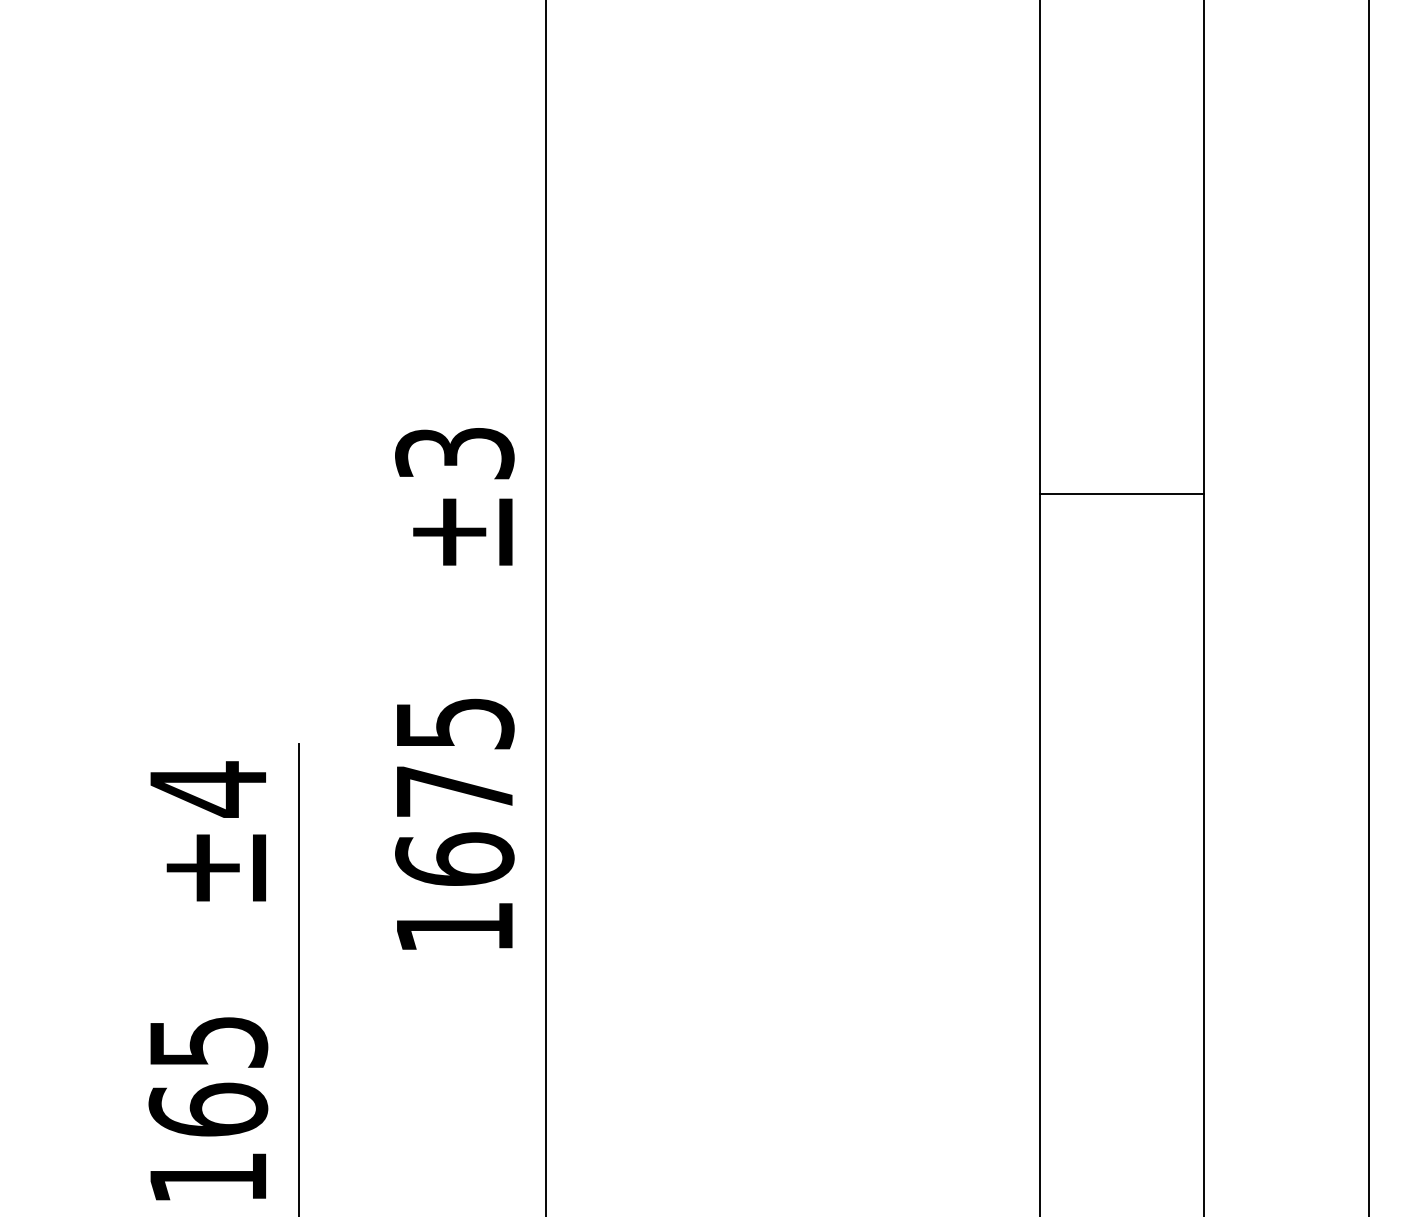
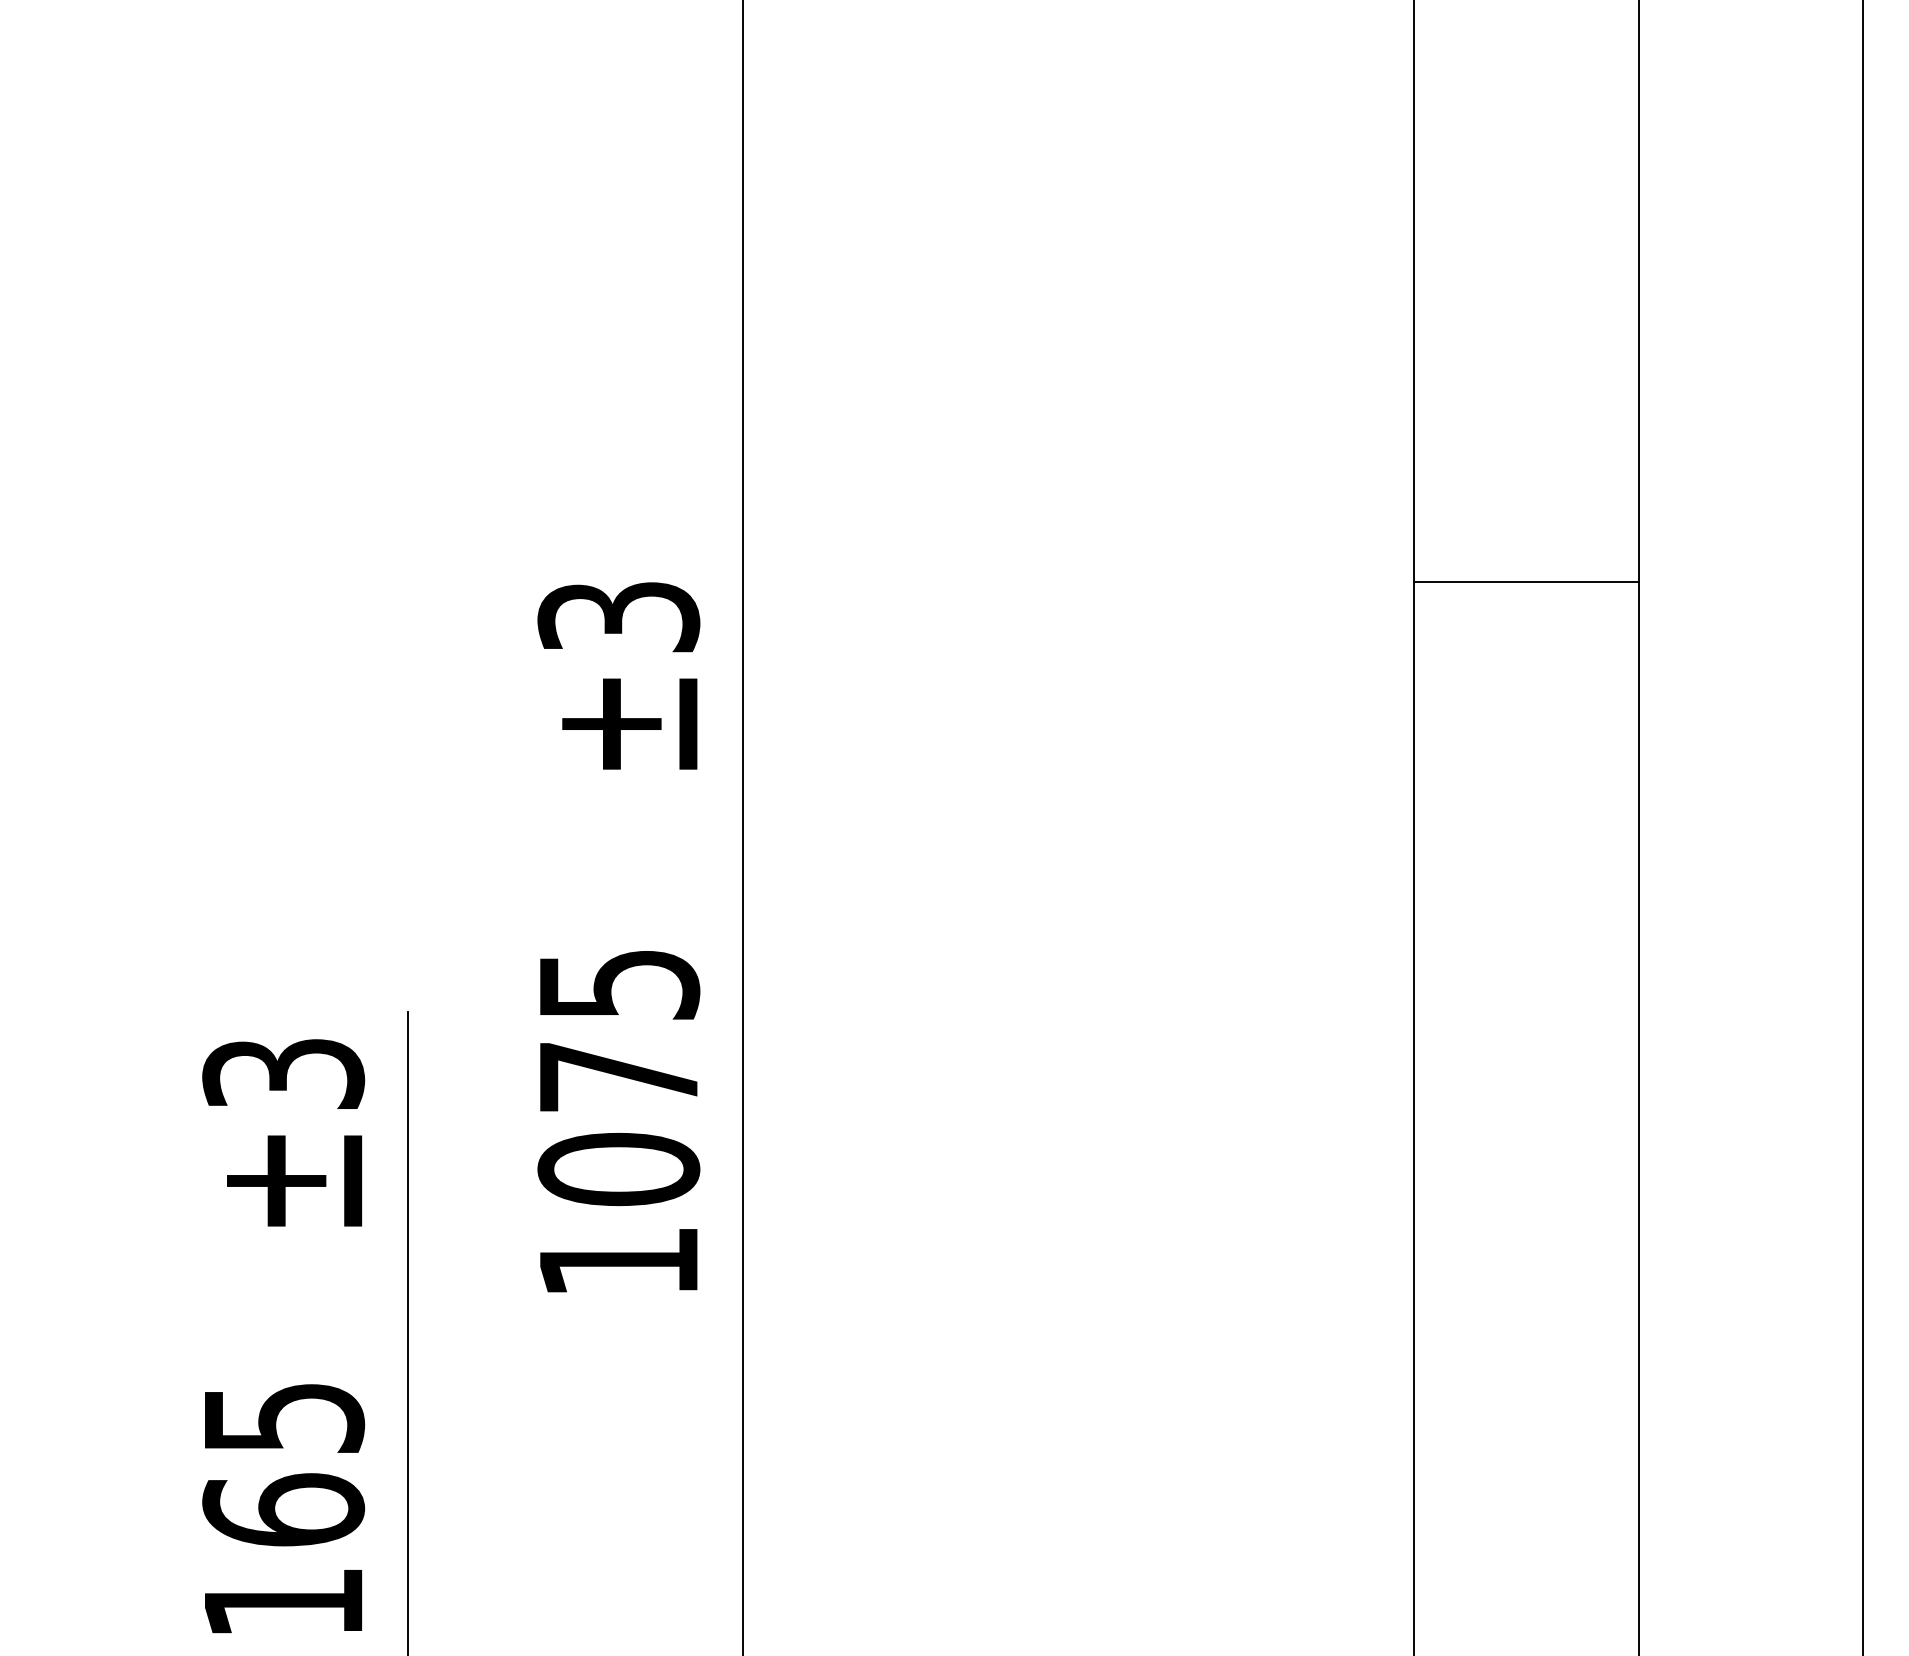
line: (1121, 494) -> (1526, 582), moved
text: (208, 788) -> (283, 1073), ±4 -> ±3
text: (454, 859) -> (618, 1169), 1675 -> 1075

